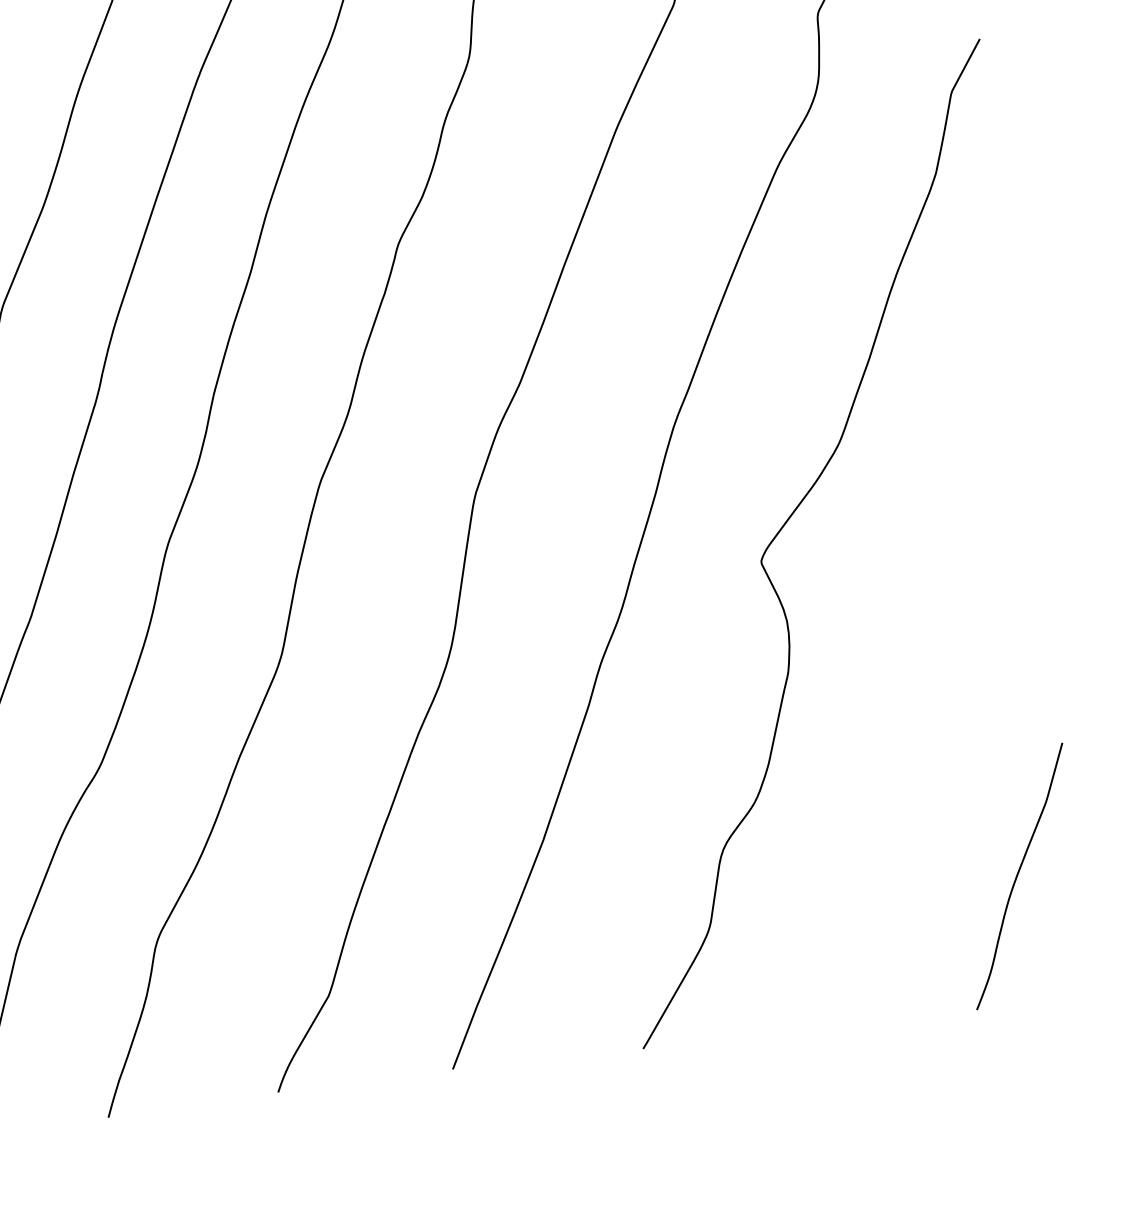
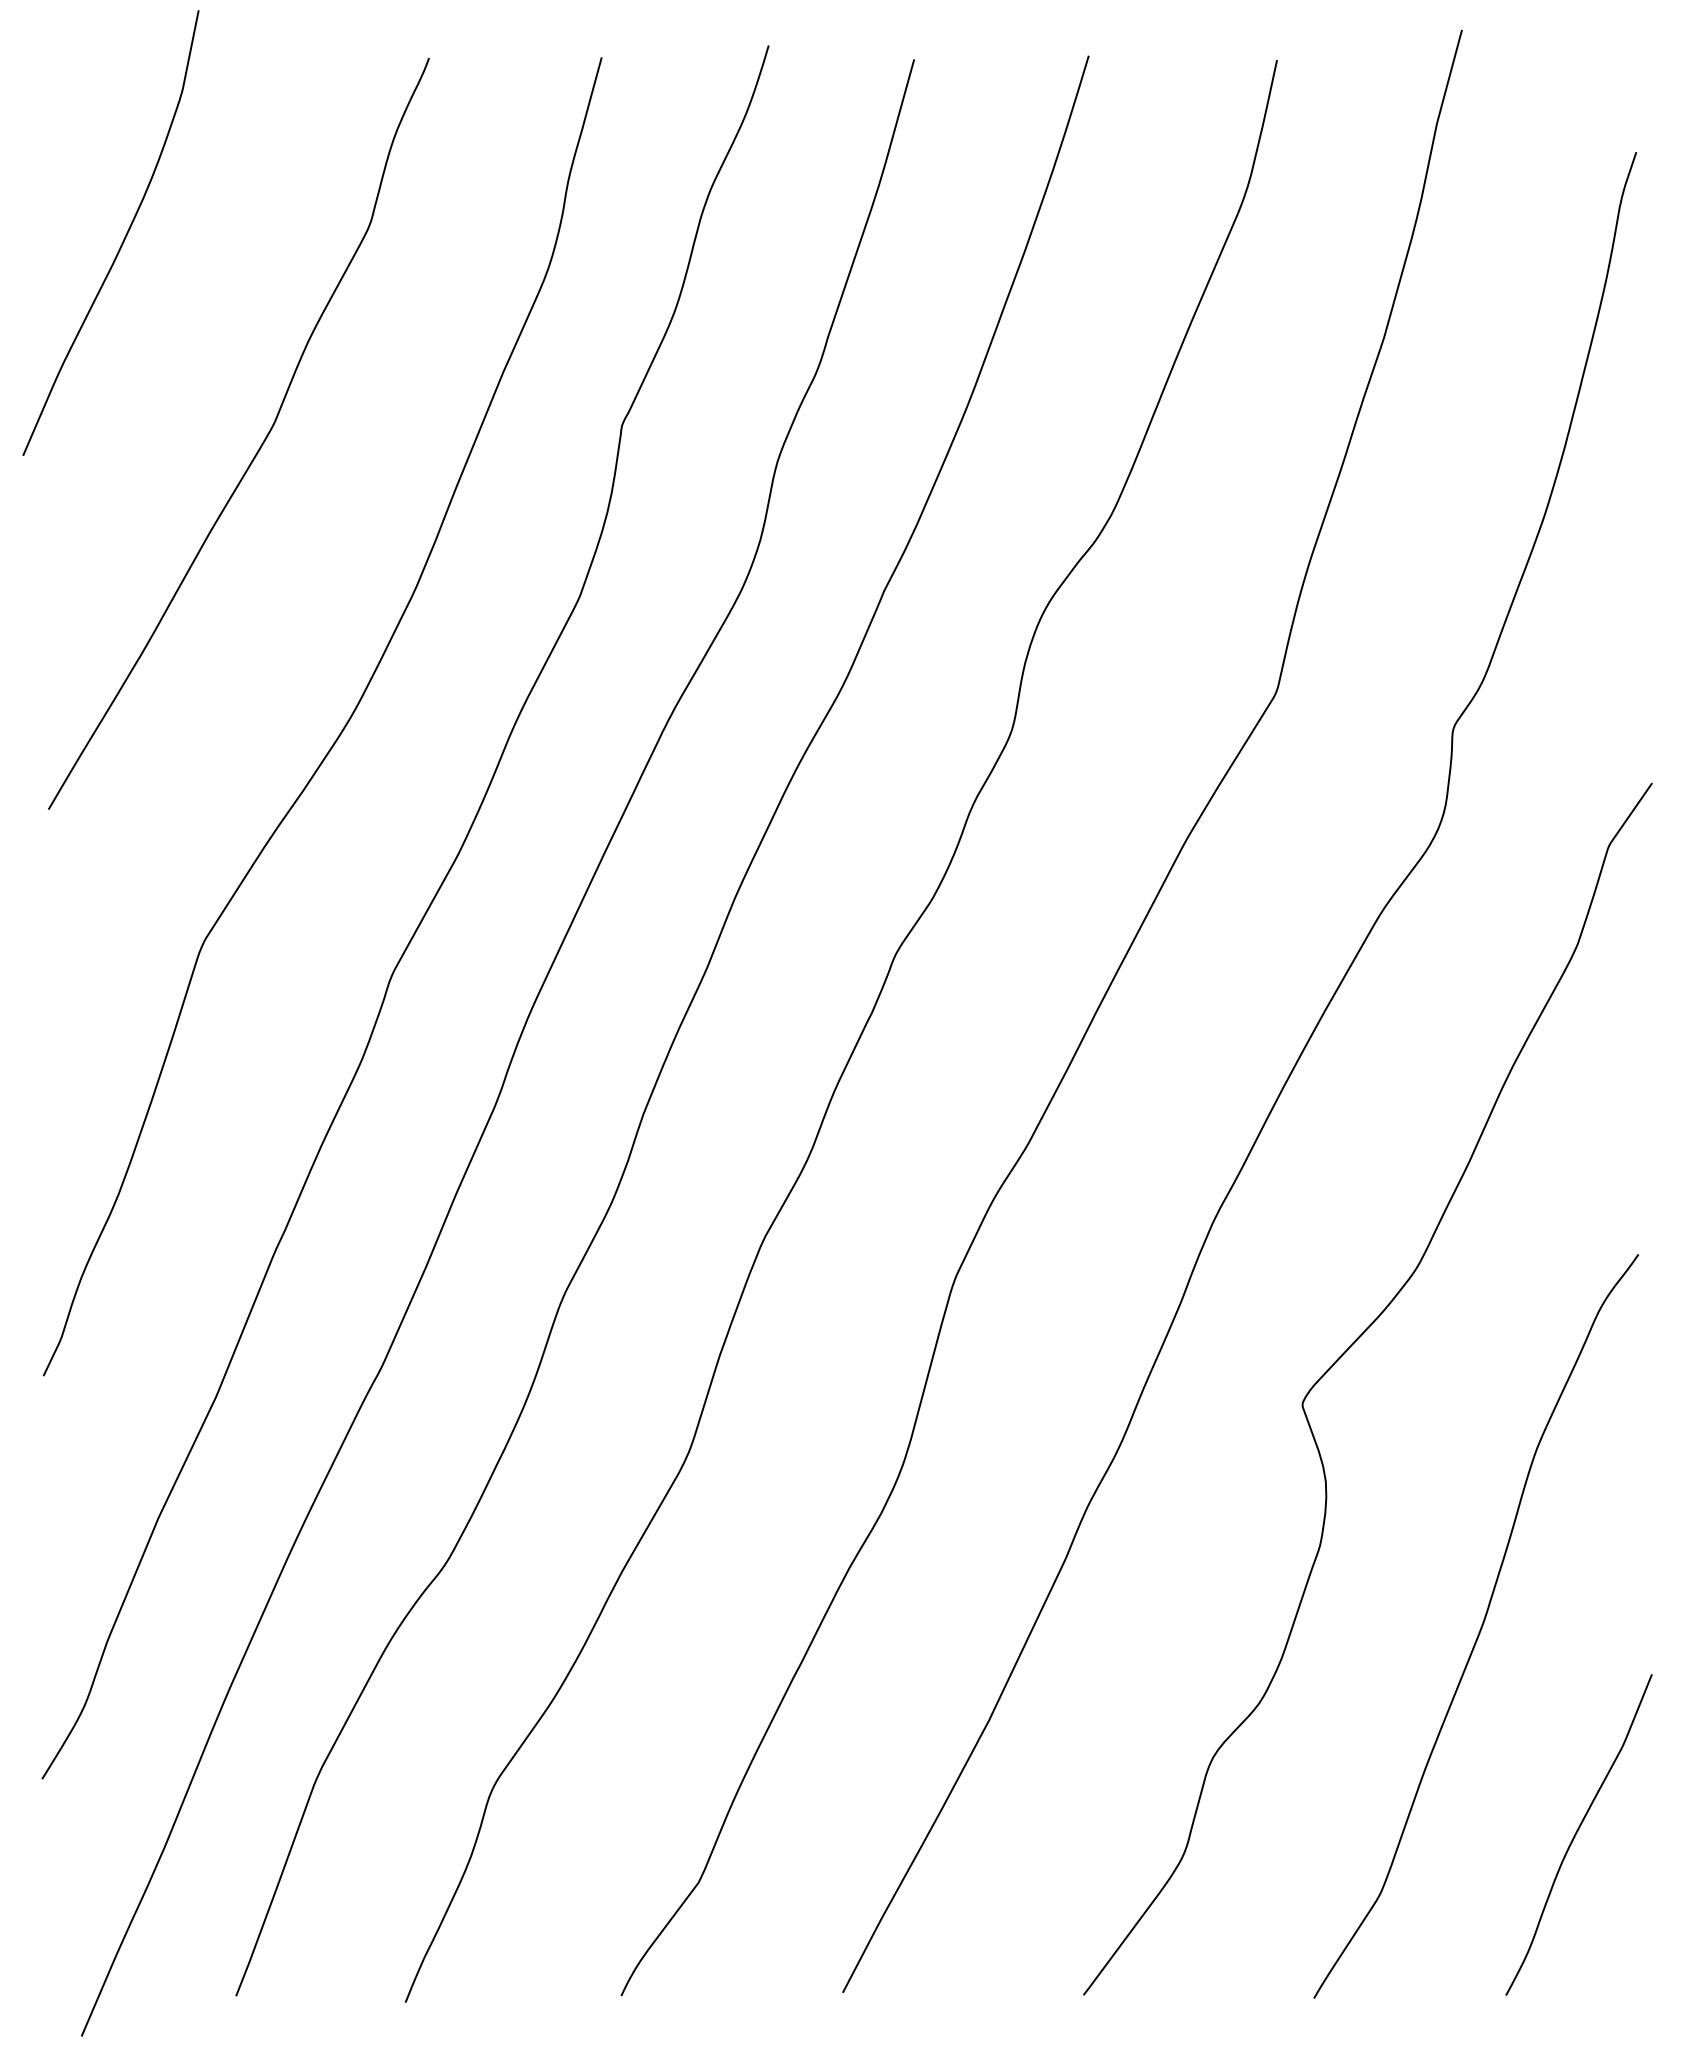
curve: (922, 723) -> (1479, 1629), added

